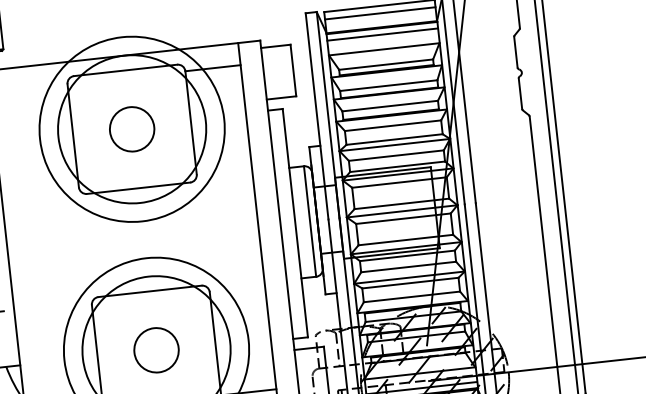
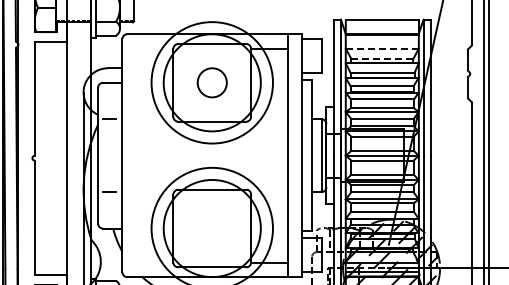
line: (379, 14) -> (381, 25), removed
line: (381, 35) -> (381, 39), removed
line: (383, 48) -> (381, 48), solid -> dashed
line: (386, 63) -> (382, 58), solid -> dashed
circle: (155, 350) -> (211, 228), removed

